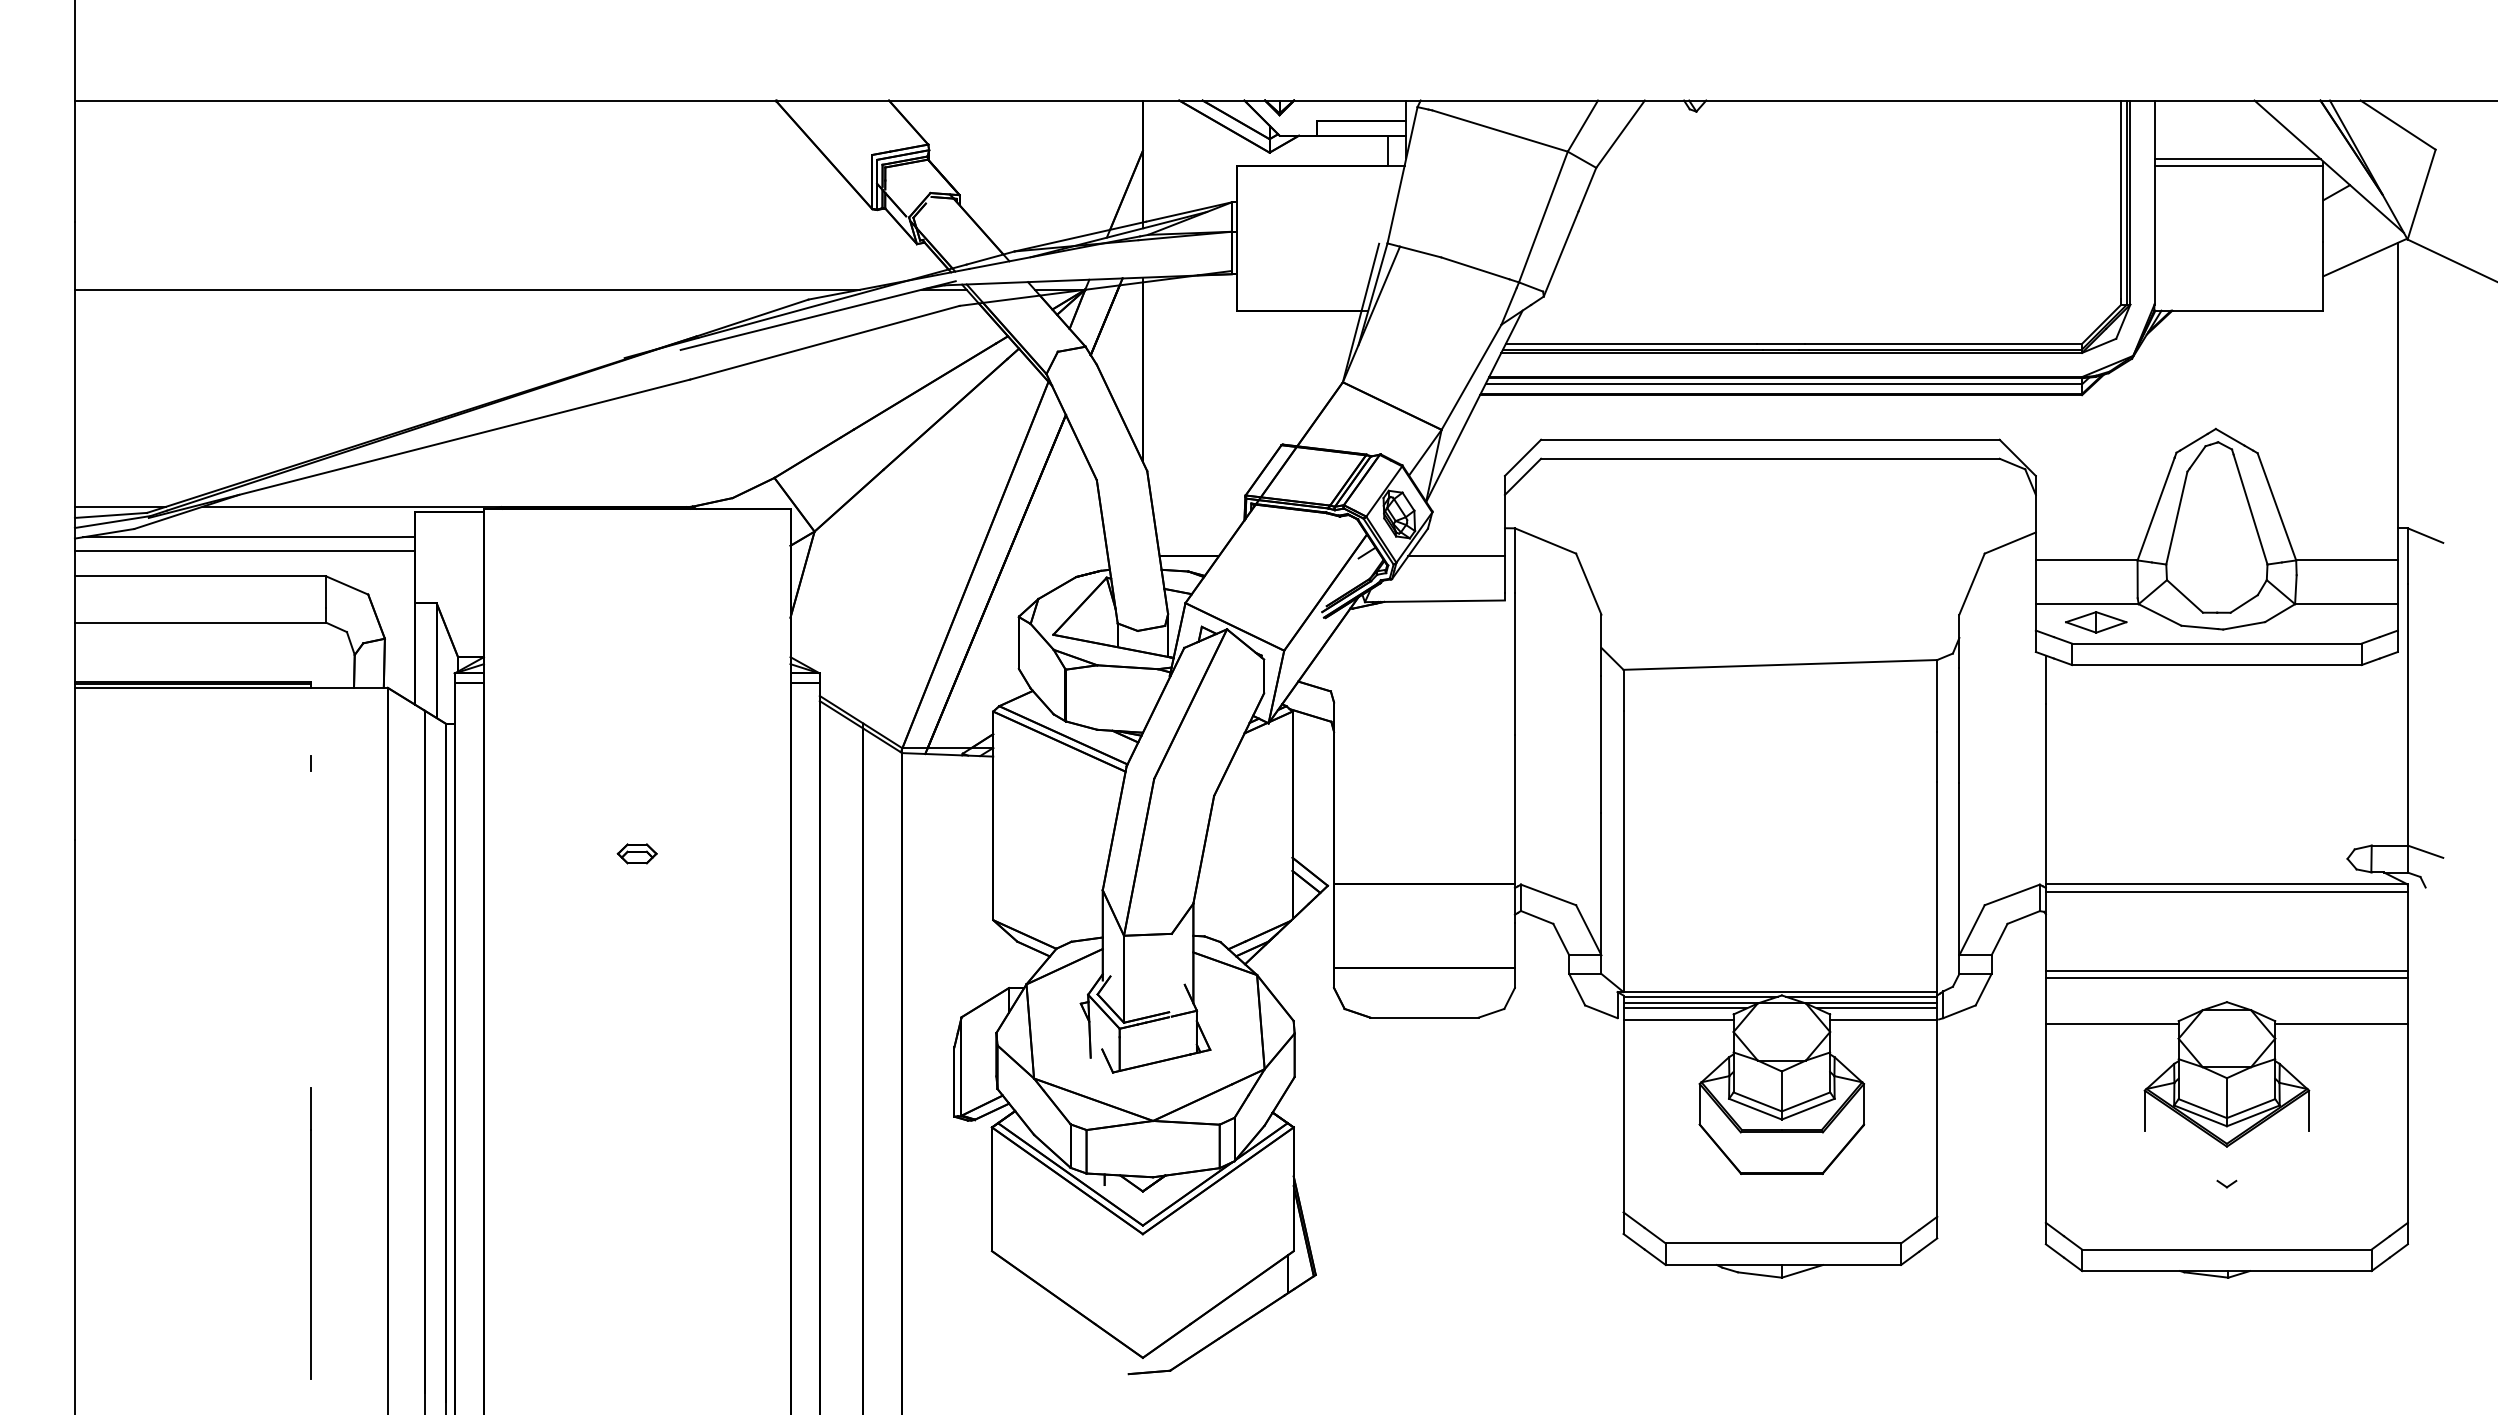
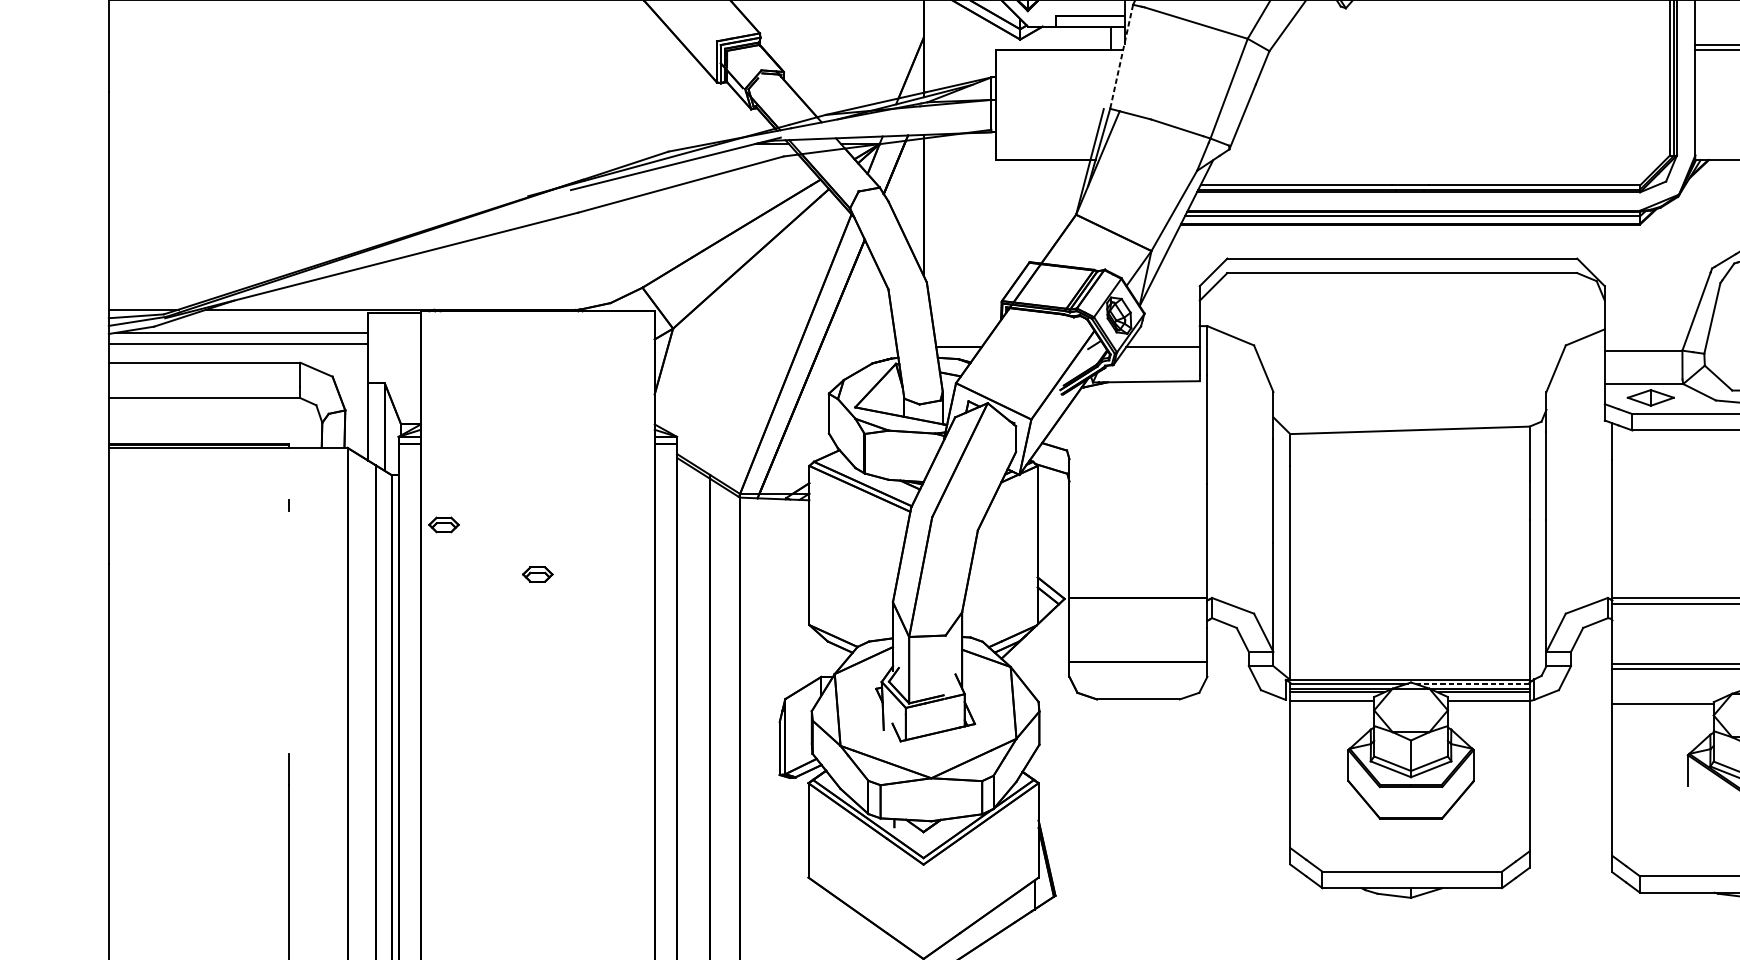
line: (1402, 175) -> (1121, 56), solid -> dashed
line: (466, 289) -> (407, 143), removed
part: (513, 788) -> (443, 524), added
line: (1861, 996) -> (1471, 683), solid -> dashed

